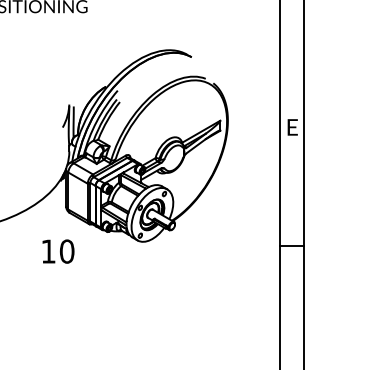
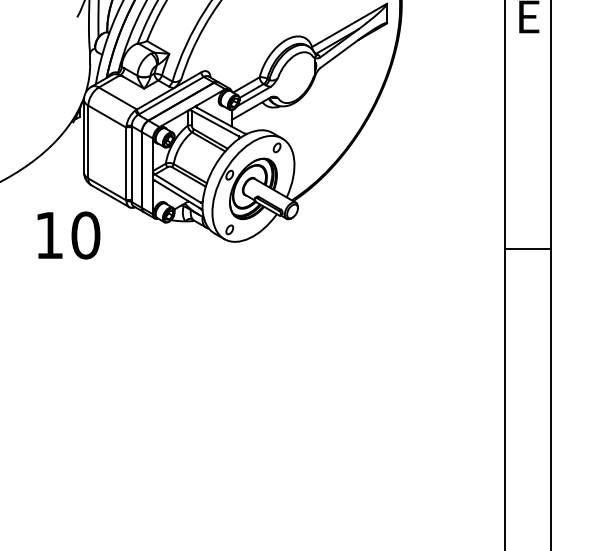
text: (58, 251) -> (68, 235), moved

